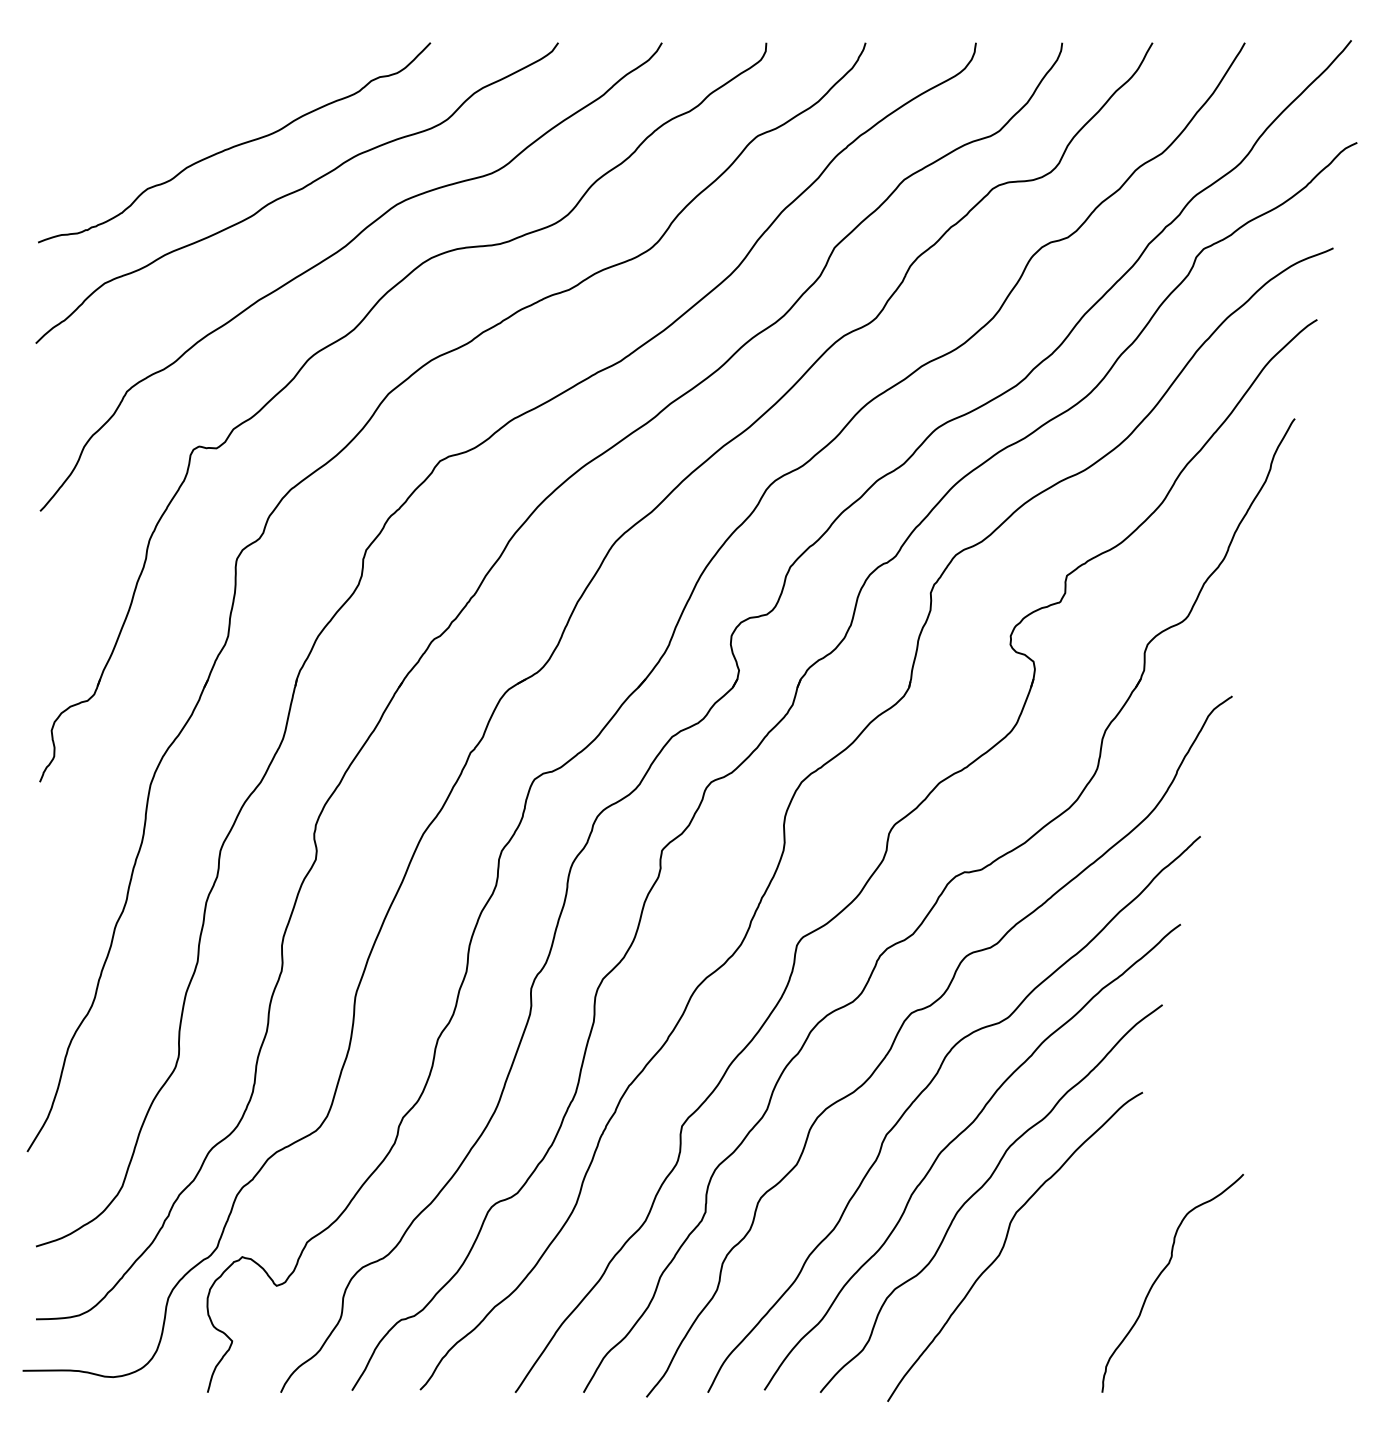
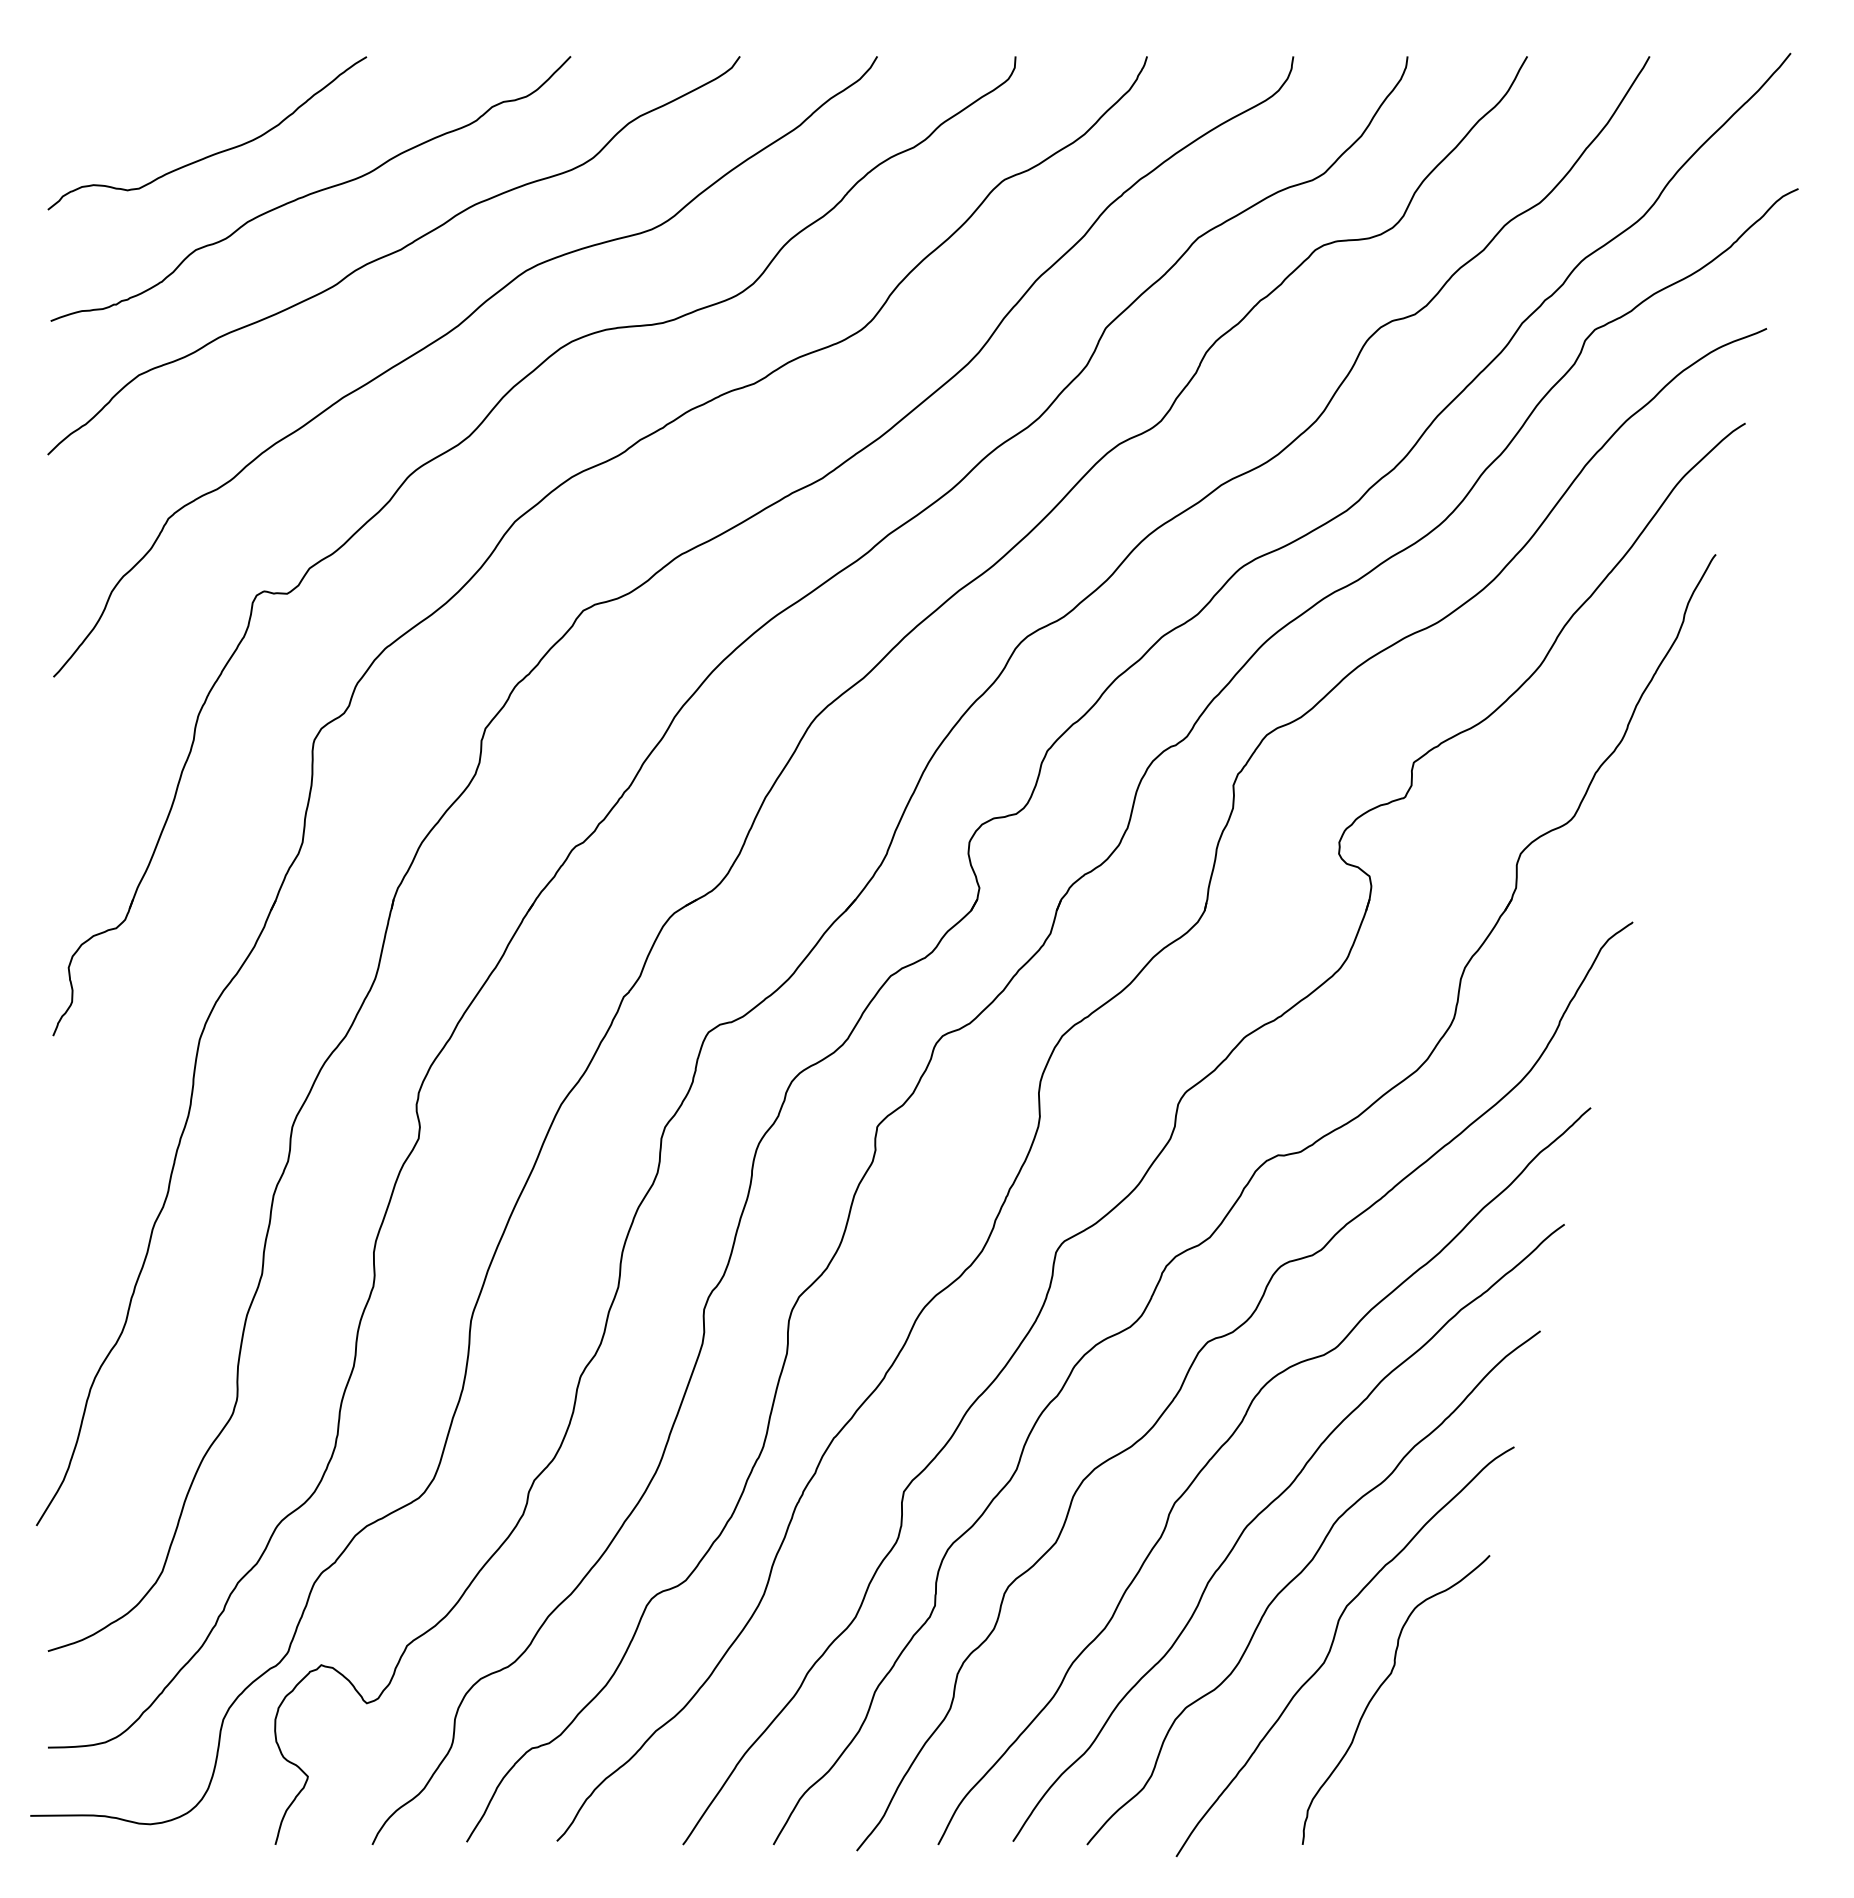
curve: (160, 116) -> (213, 153), added
curve: (1160, 1275) -> (1379, 1689), moved

